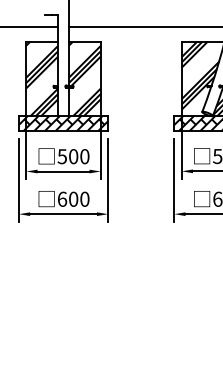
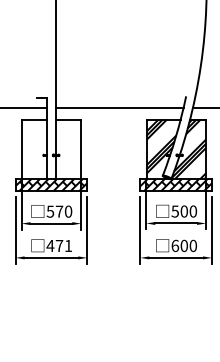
hatch: (41, 79) -> (33, 149), removed
hatch: (84, 79) -> (68, 149), removed
text: (73, 156) -> (59, 211), 500 -> 570
text: (73, 198) -> (59, 245), 600 -> 471

